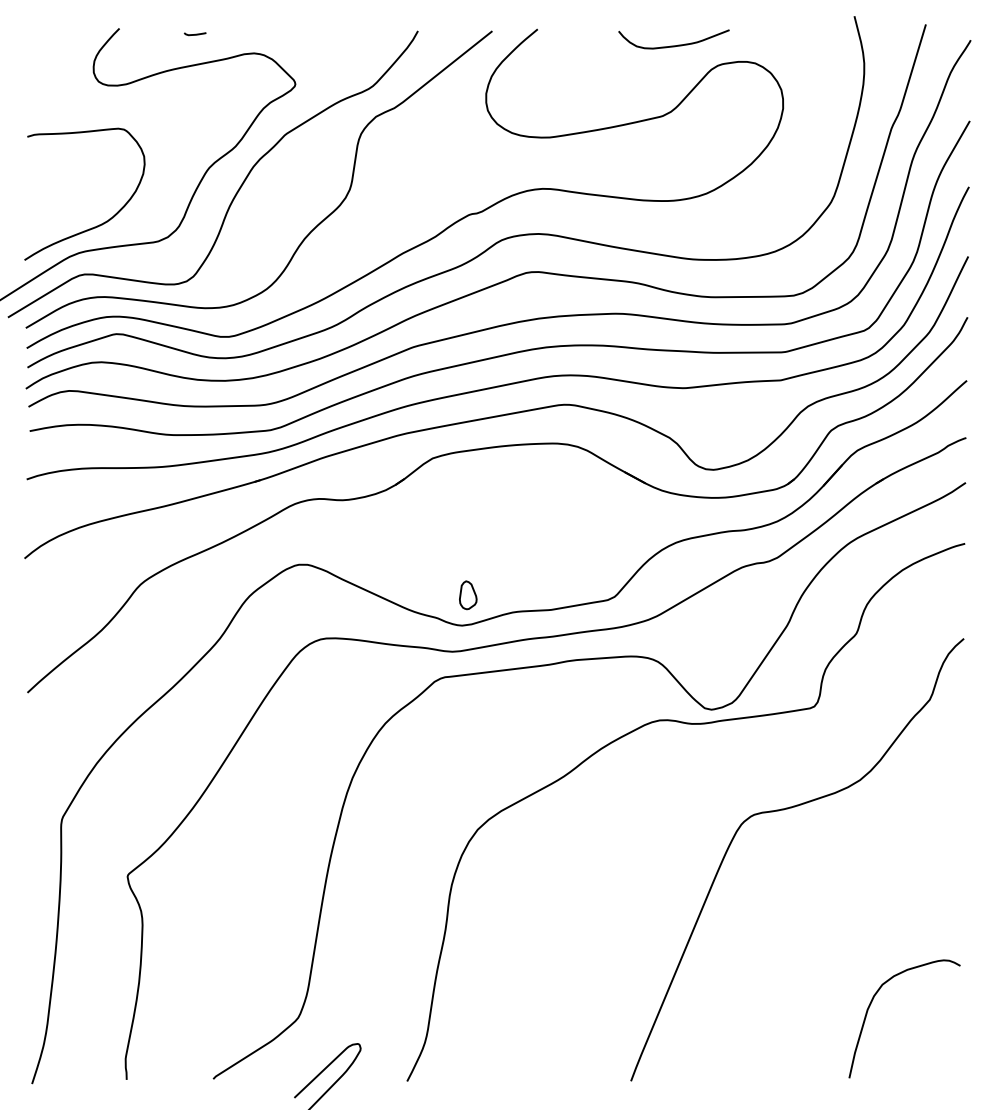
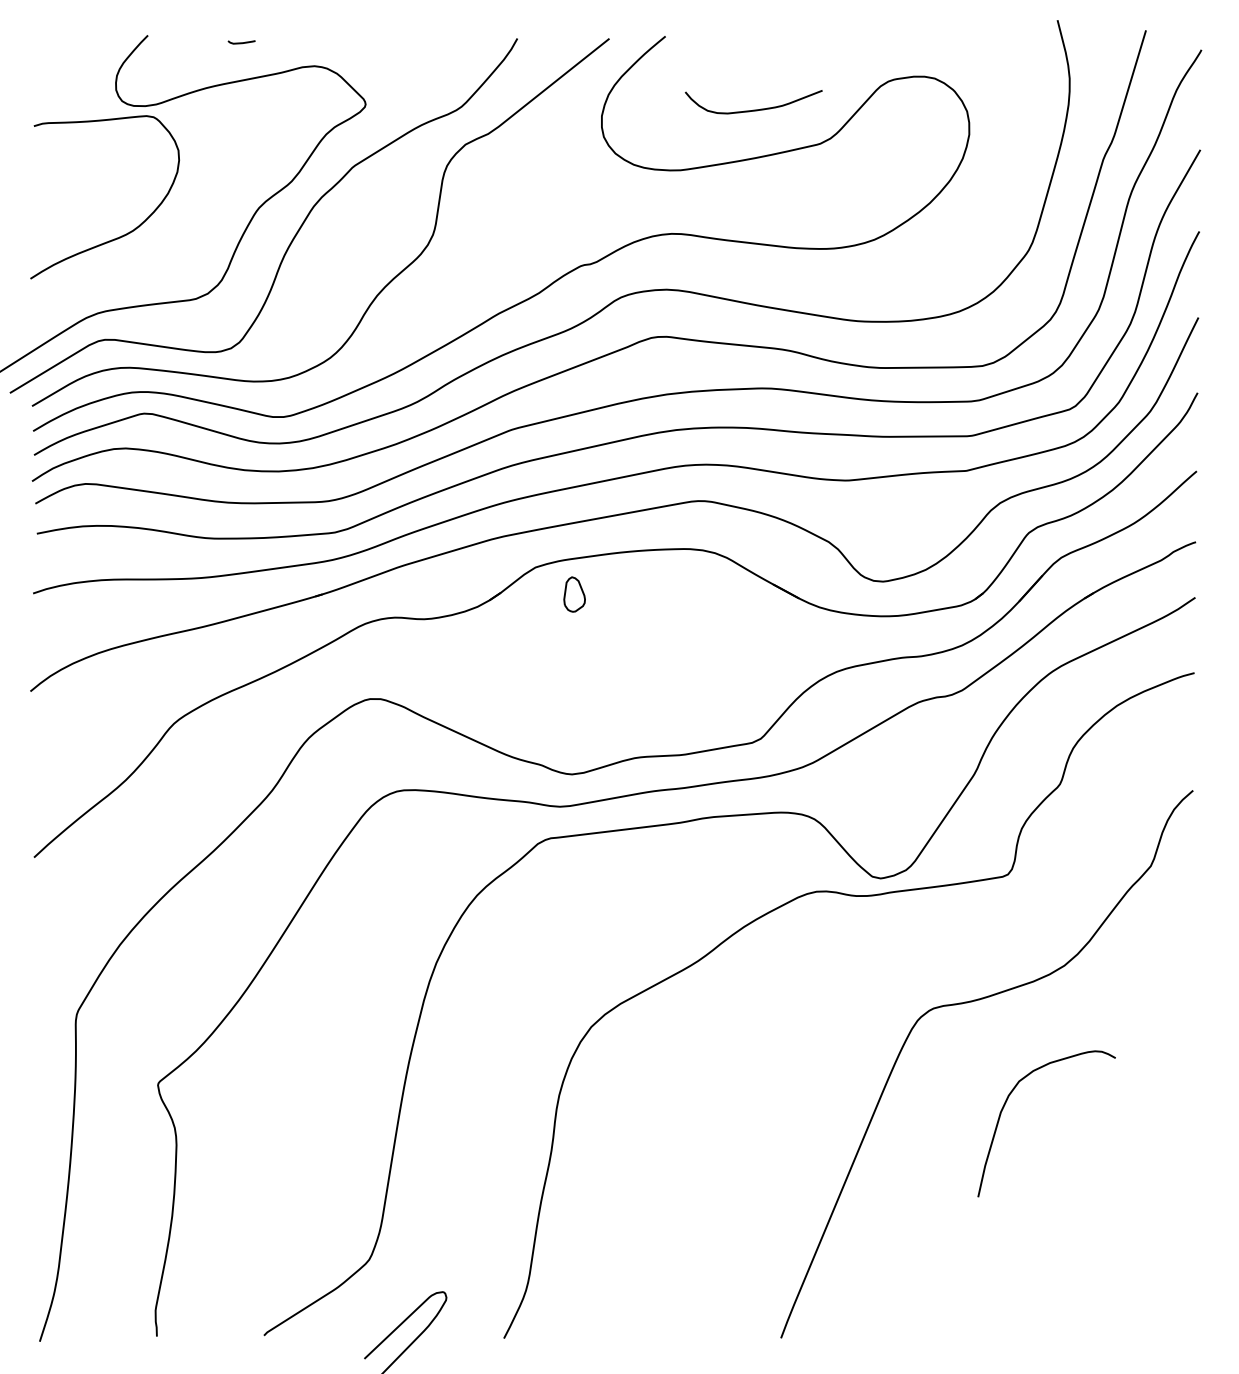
curve: (673, 45) -> (753, 109), moved
curve: (99, 224) -> (123, 234), moved
part: (468, 595) -> (574, 594), moved
curve: (872, 1002) -> (1006, 1103), moved

